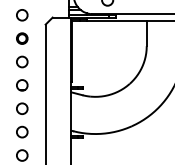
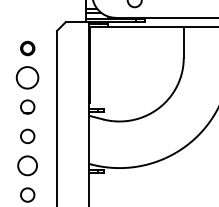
circle: (22, 15) -> (28, 19), removed
circle: (22, 61) -> (28, 77), size x1.6
circle: (22, 131) -> (28, 164), size x1.4

